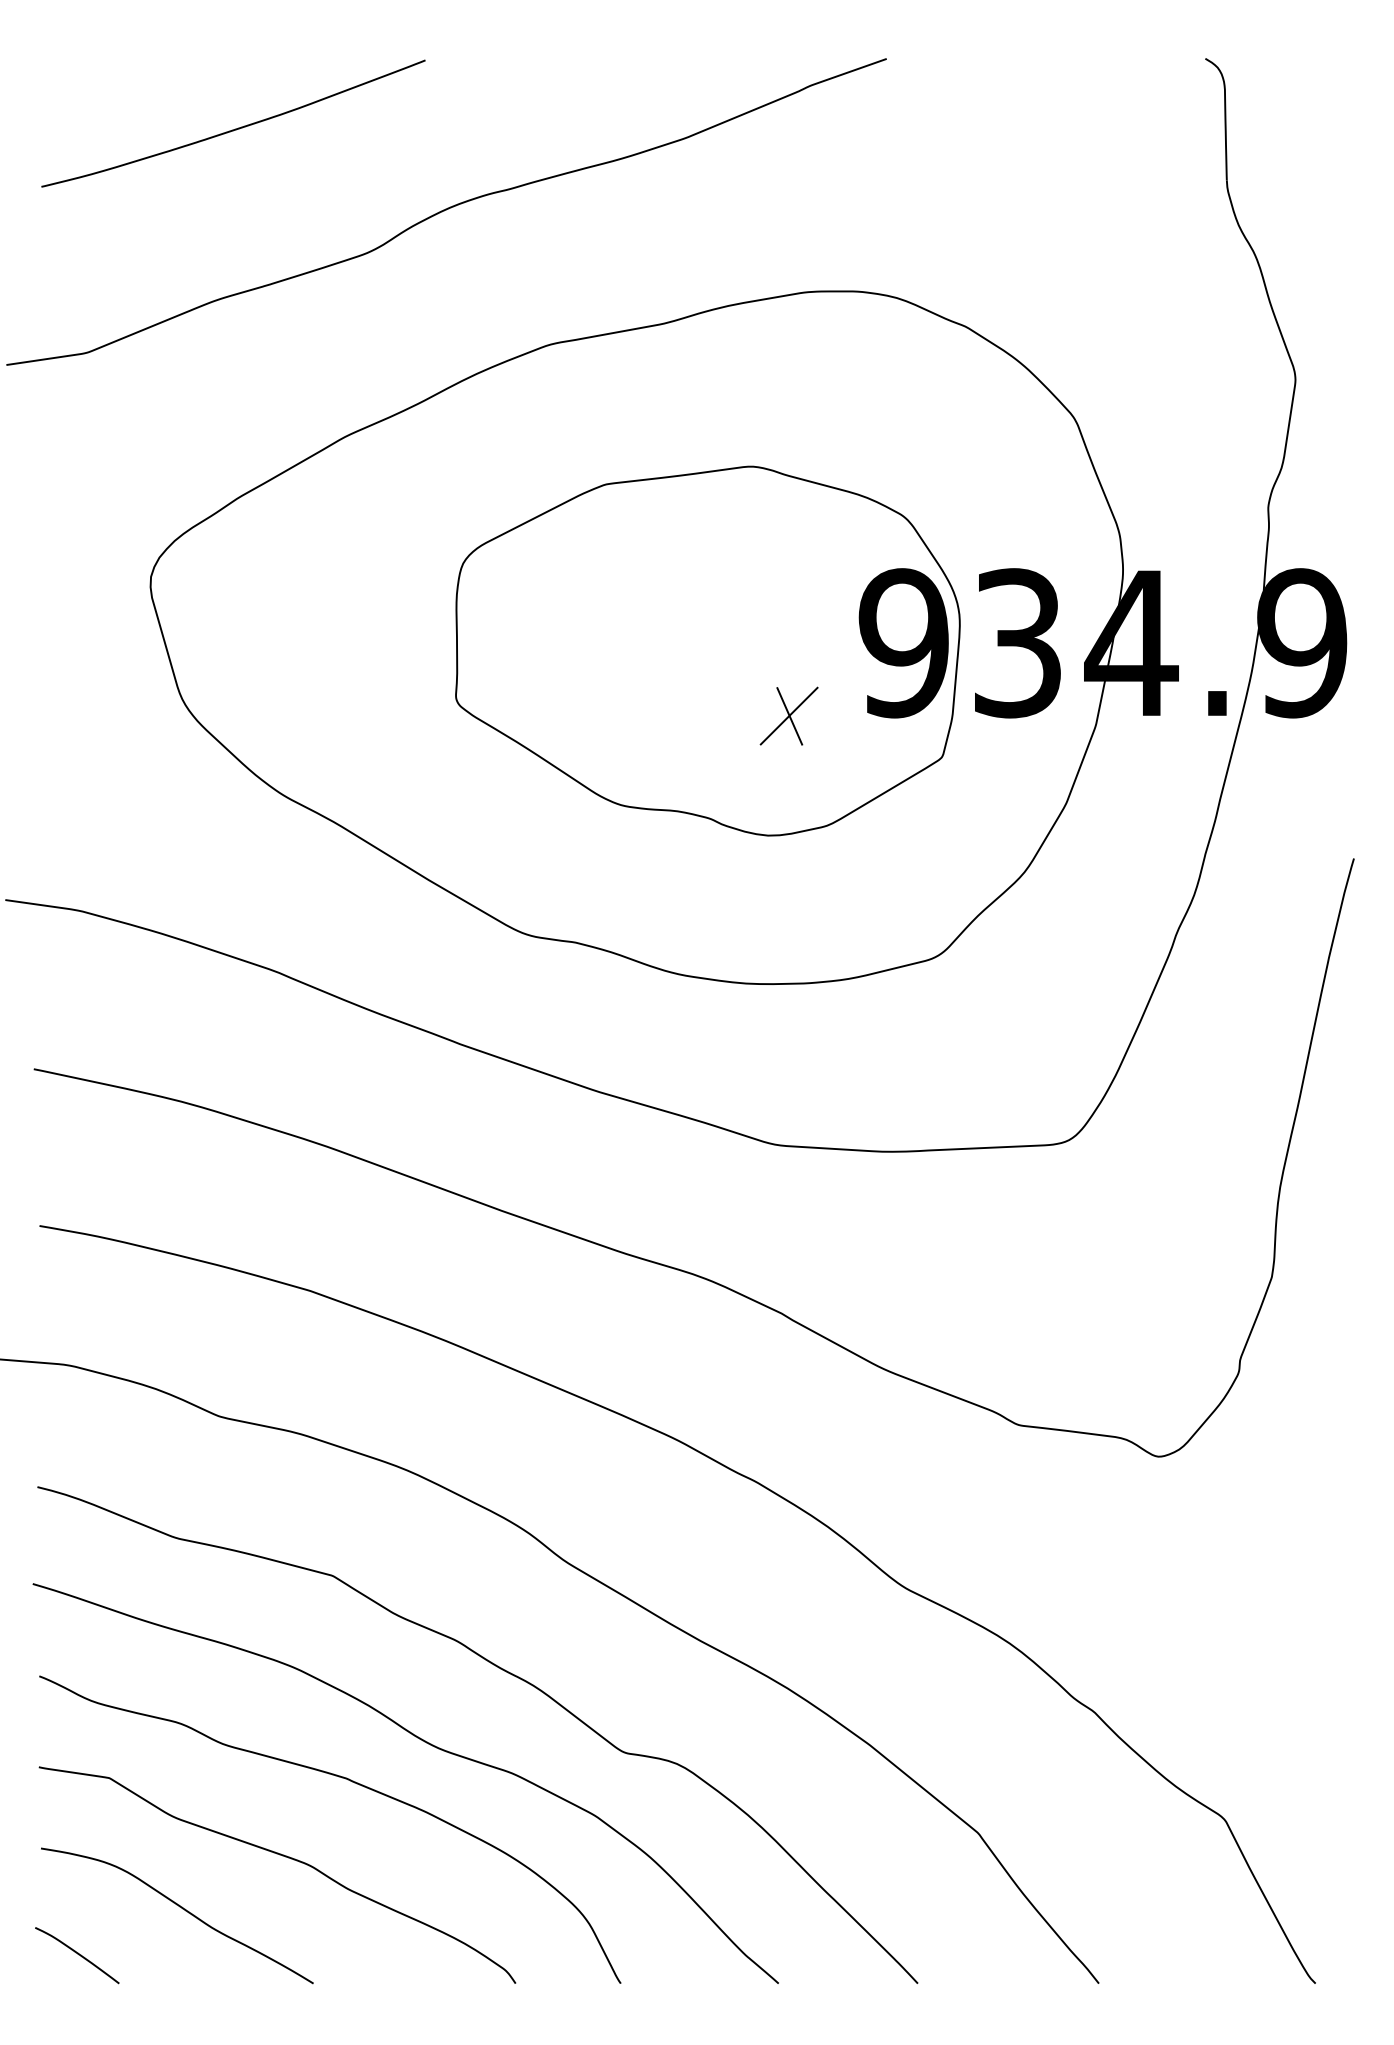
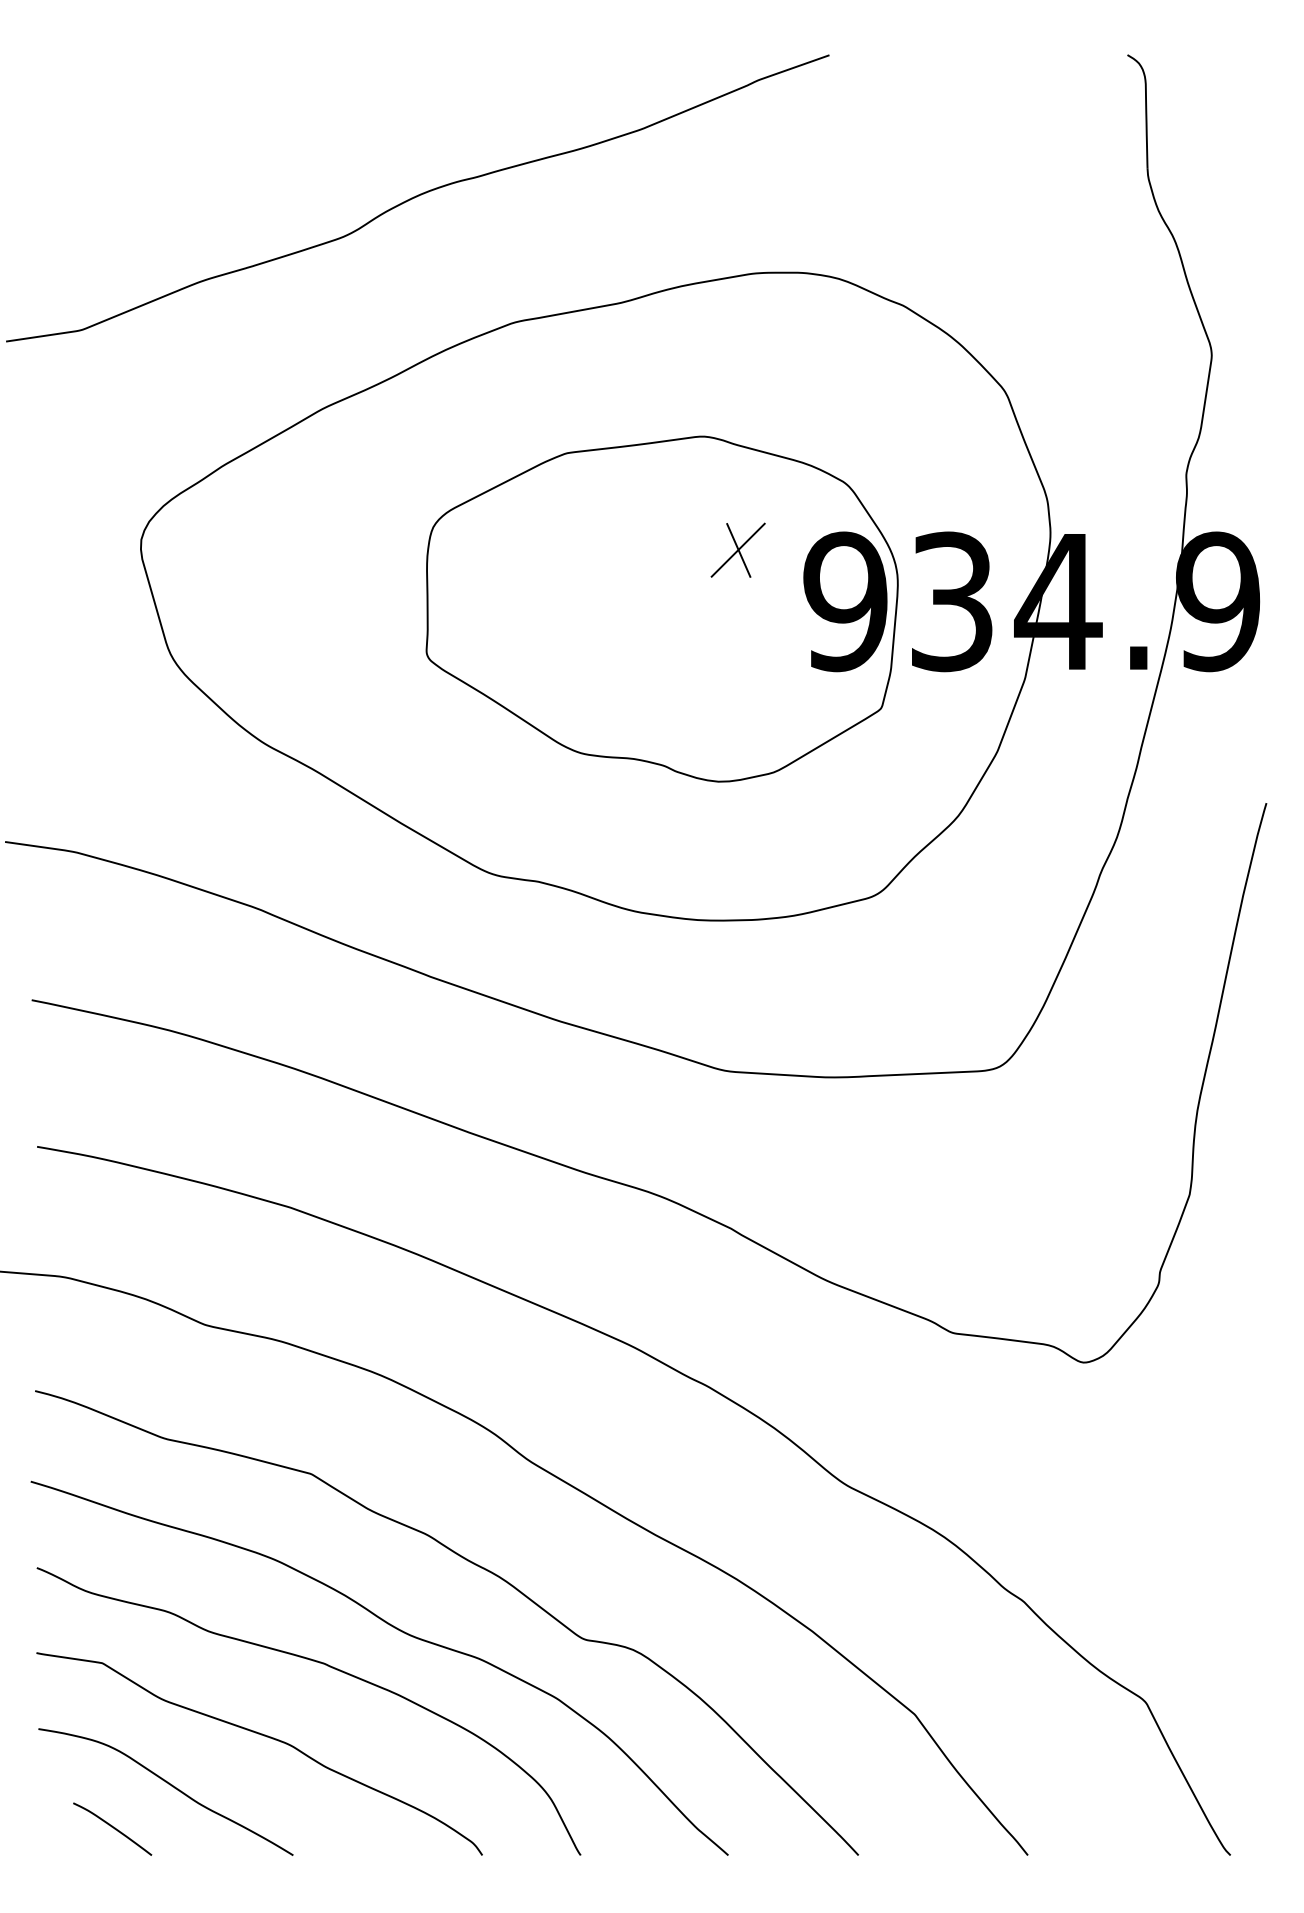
curve: (235, 128) -> (220, 120), removed
part: (788, 715) -> (737, 549), moved
curve: (77, 1954) -> (112, 1828), moved

